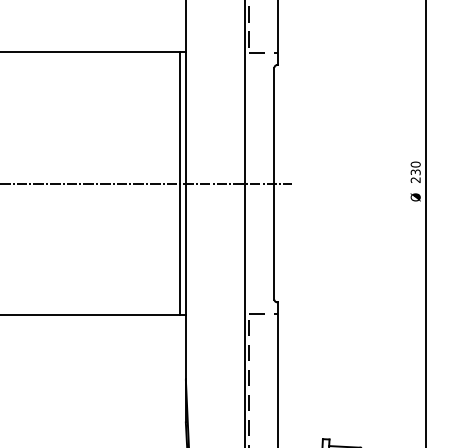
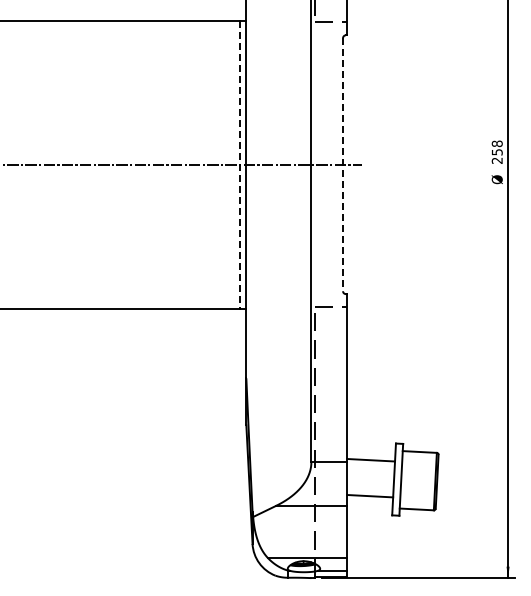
text: (415, 167) -> (496, 147), 230 -> 258
line: (179, 183) -> (239, 164), solid -> dashed
line: (274, 183) -> (343, 164), solid -> dashed

